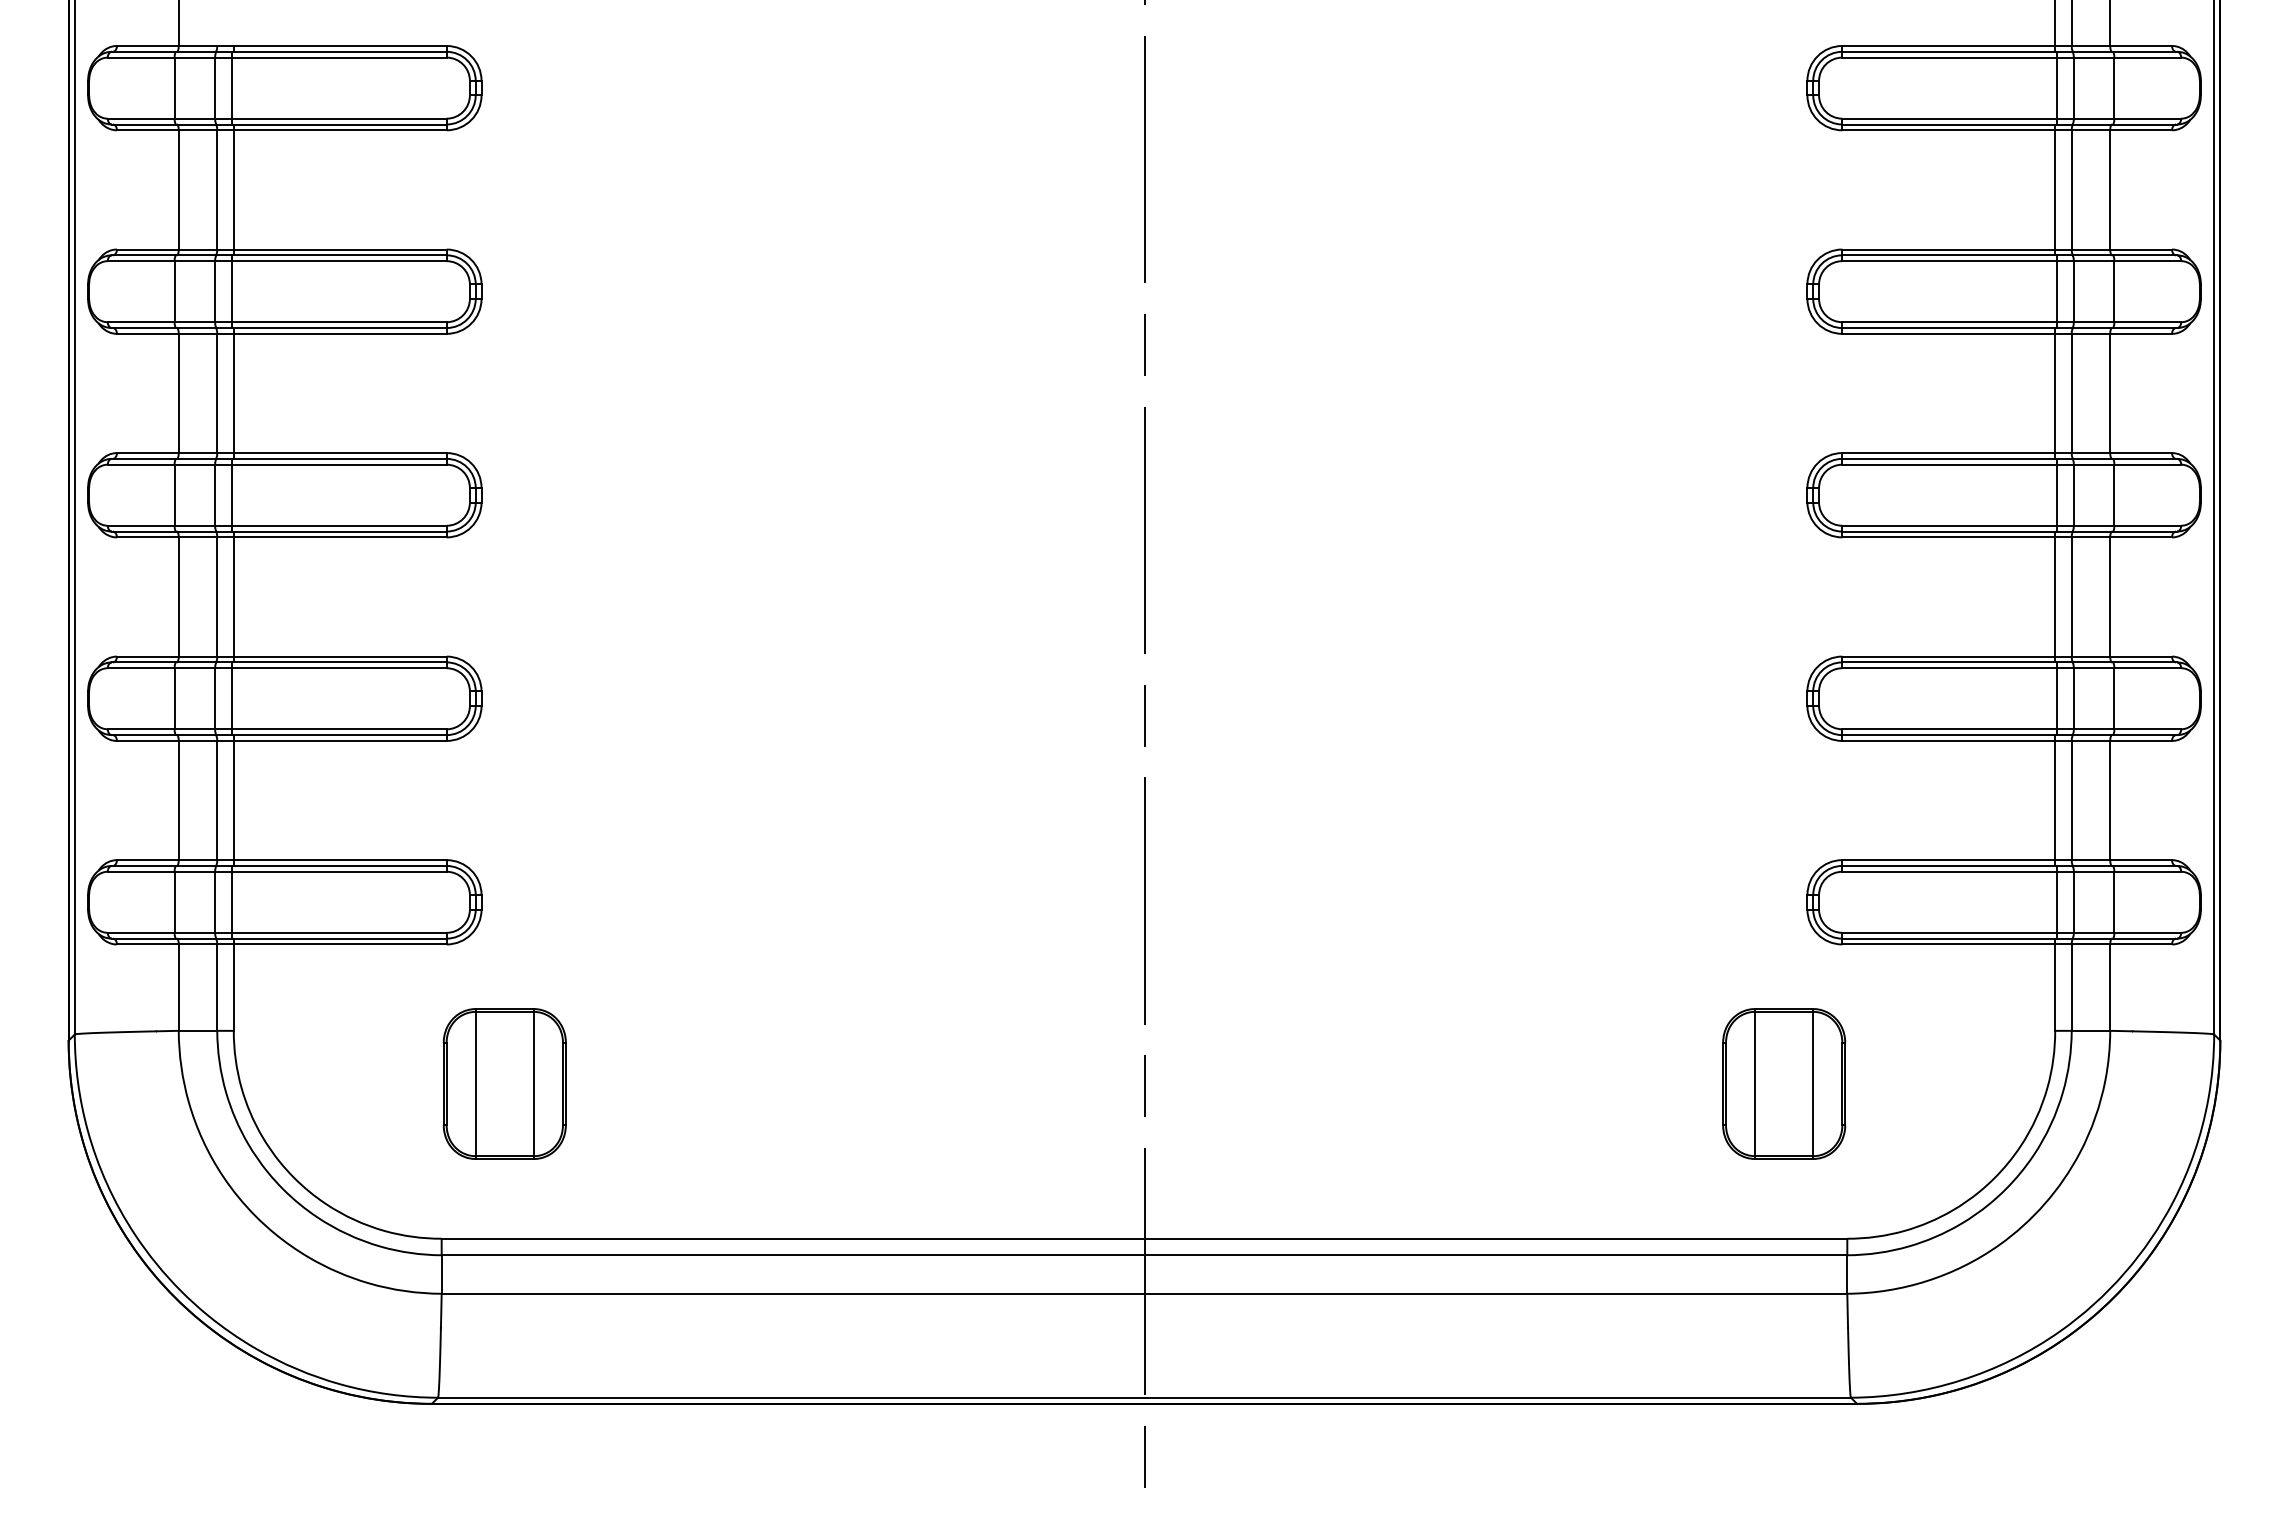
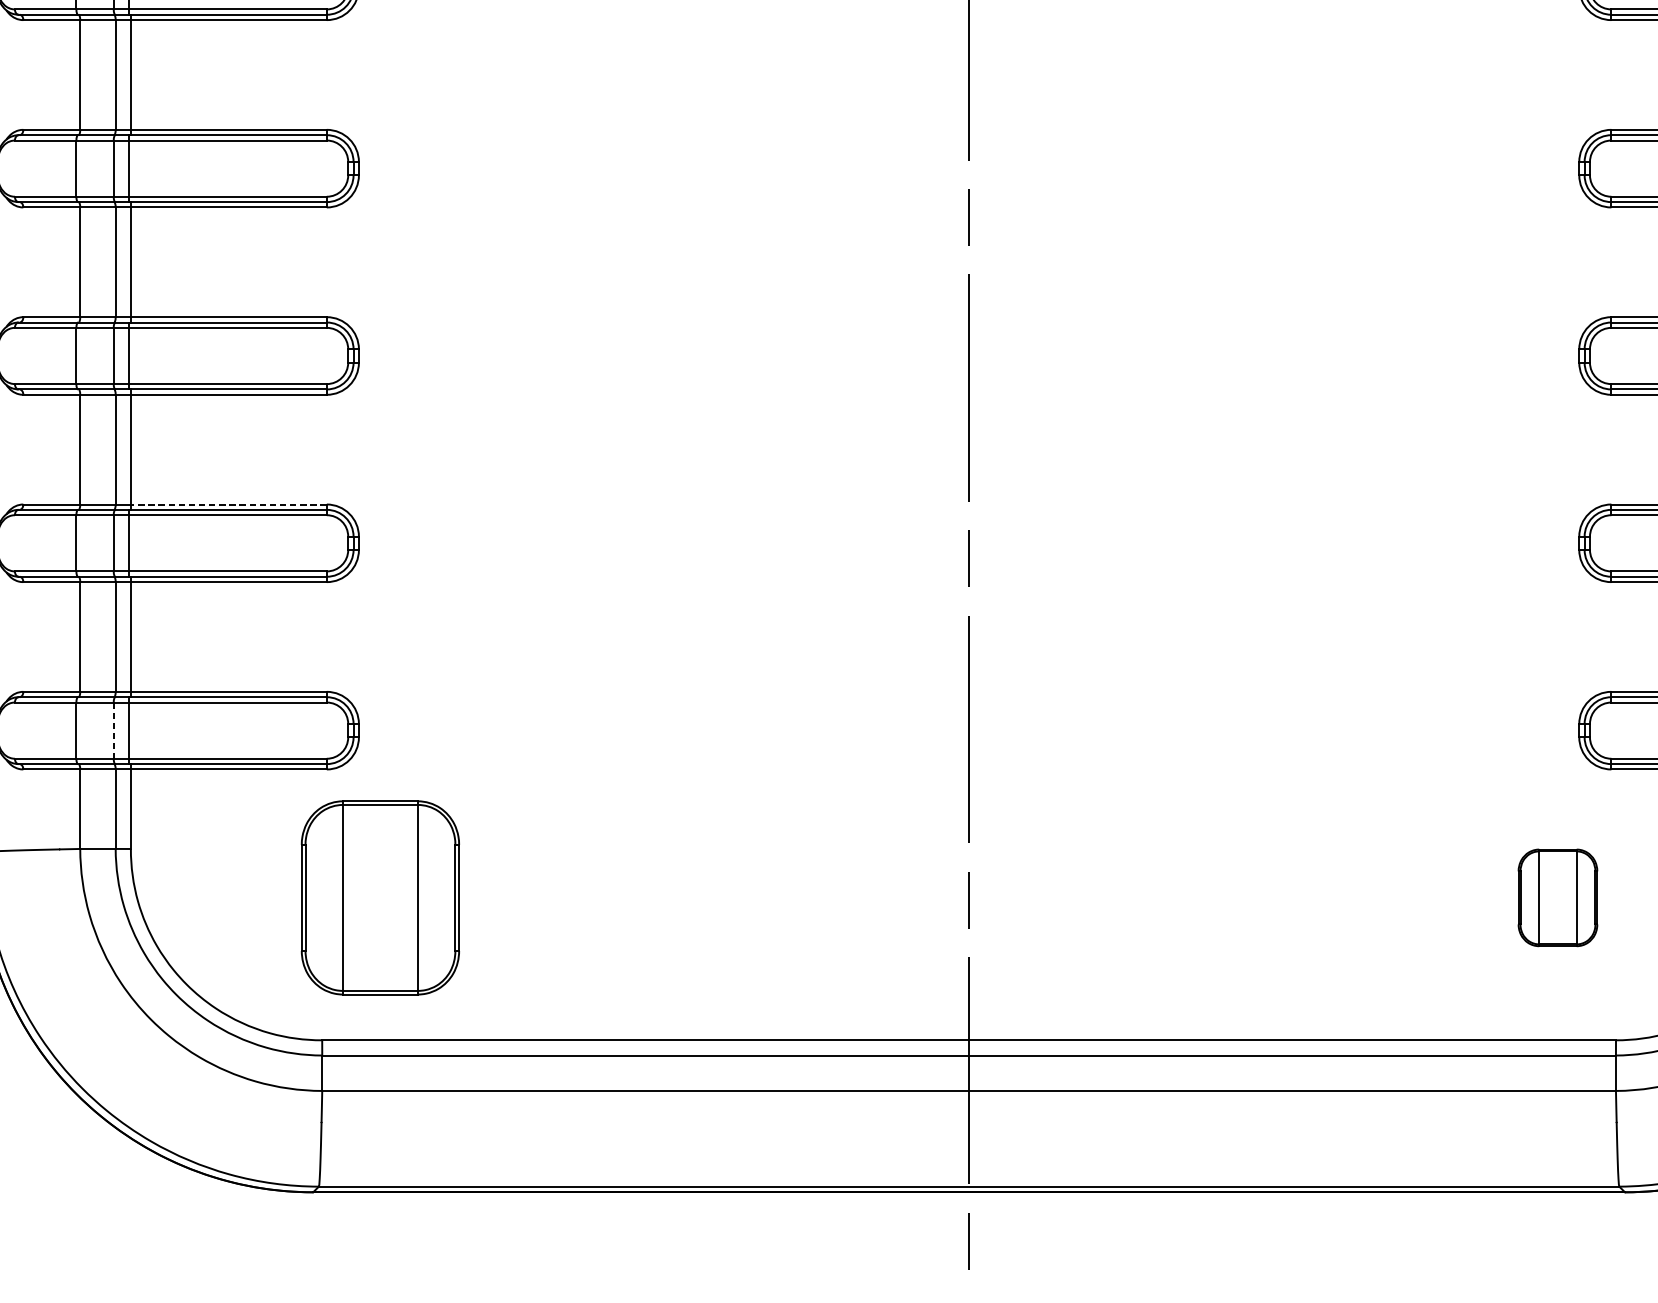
line: (339, 656) -> (228, 504), solid -> dashed
line: (215, 902) -> (114, 730), solid -> dashed
part: (504, 1083) -> (380, 897), size x1.4
part: (1784, 1083) -> (1558, 897), size x0.7

